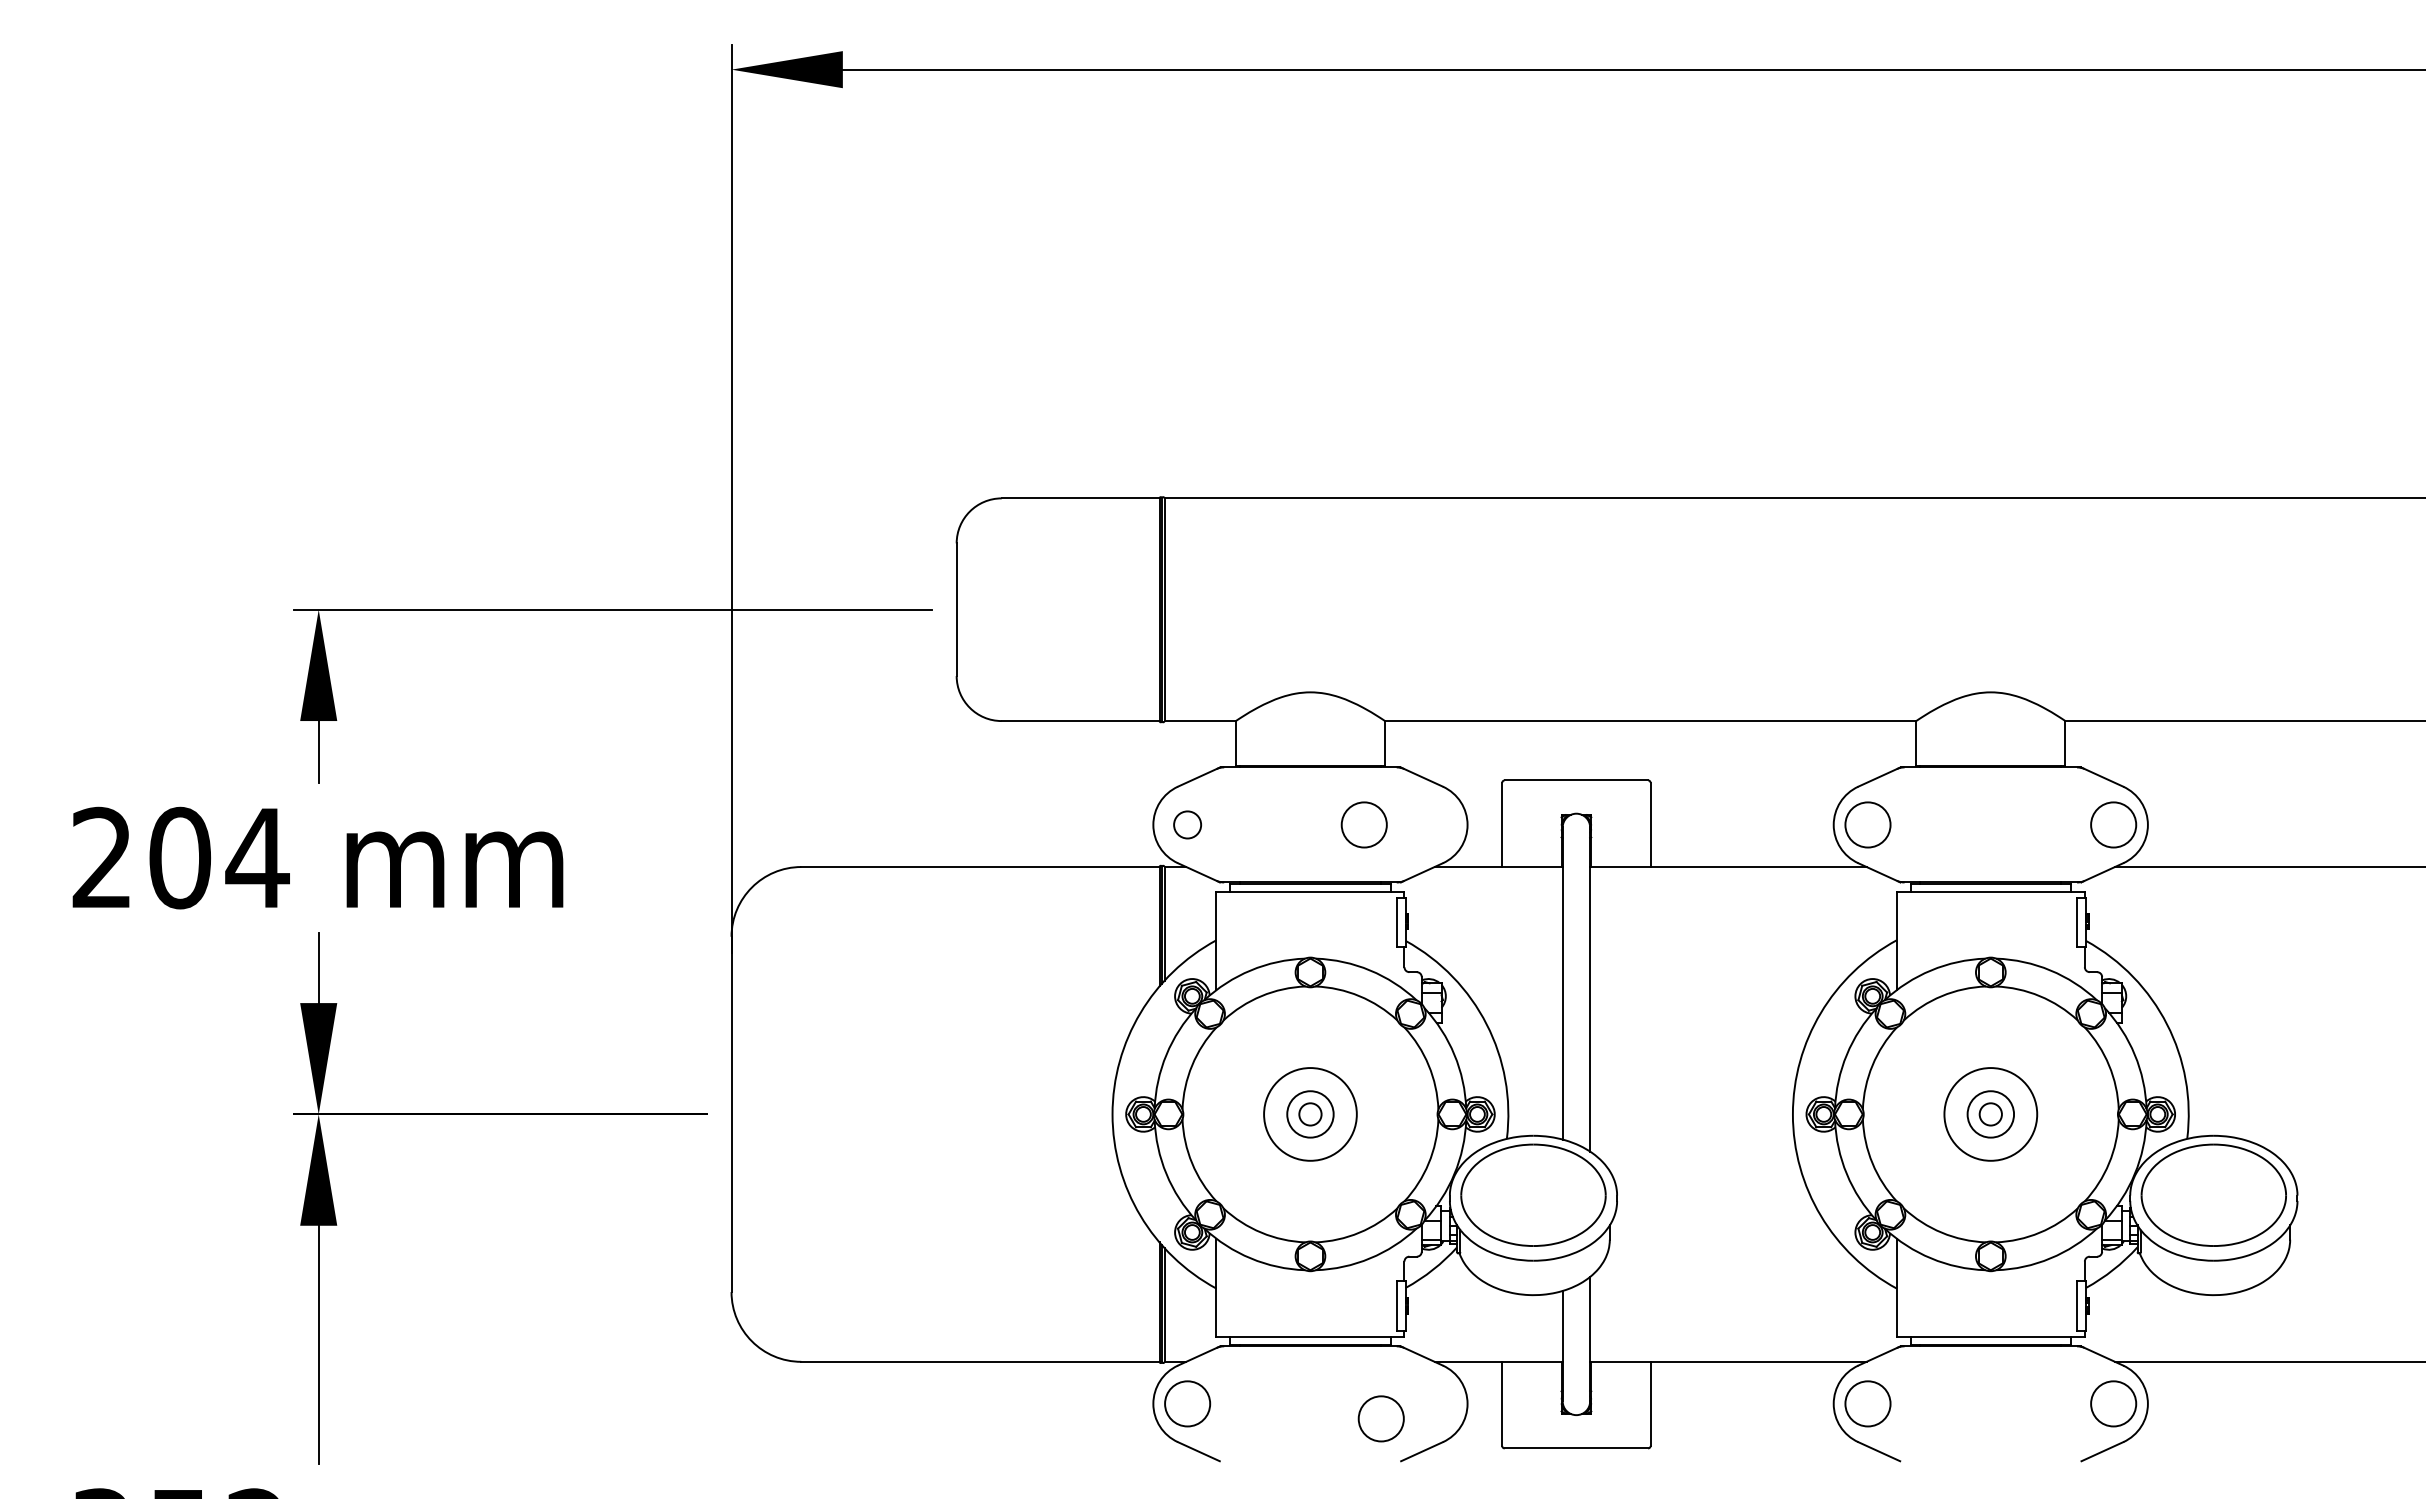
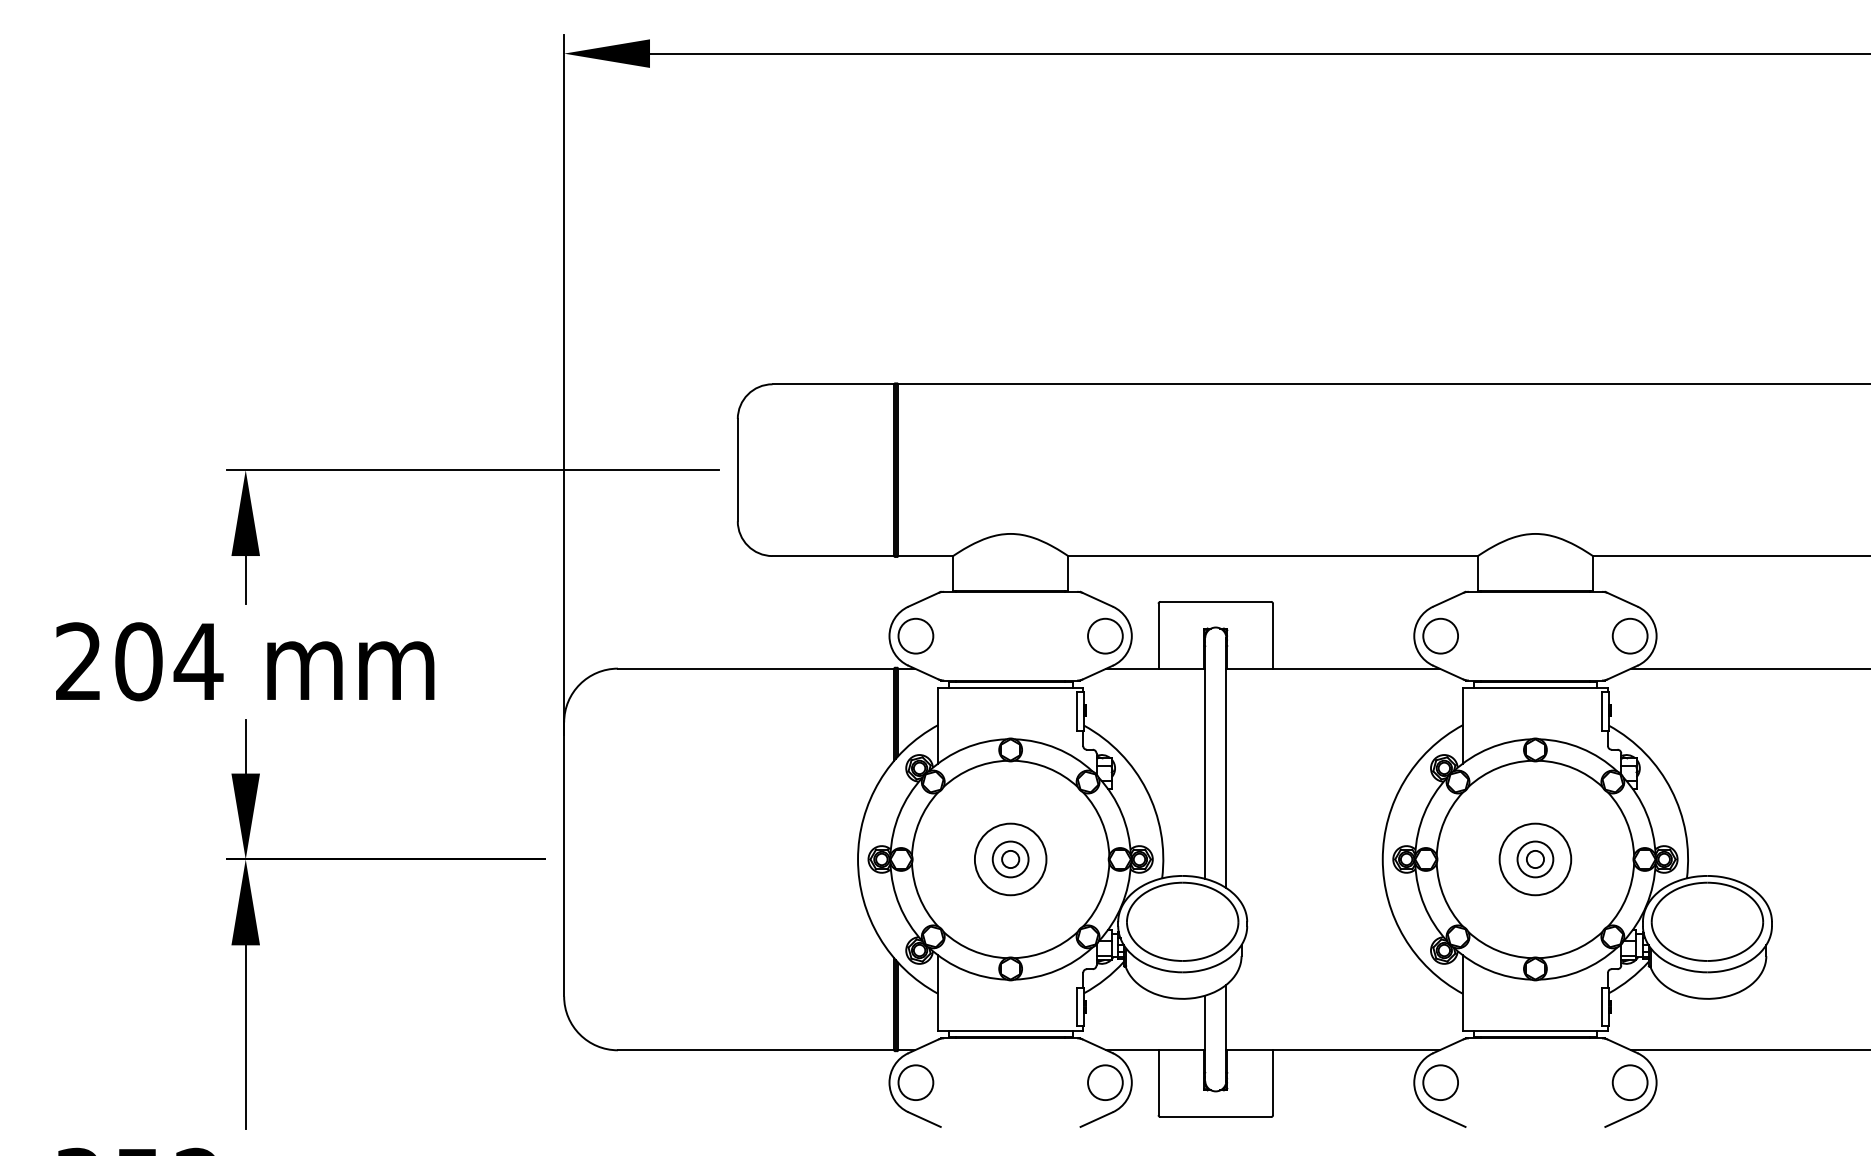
circle: (1187, 824) -> (915, 635), size x1.67
circle: (1363, 824) -> (1104, 635), moved
circle: (1380, 1418) -> (1104, 1082), moved

